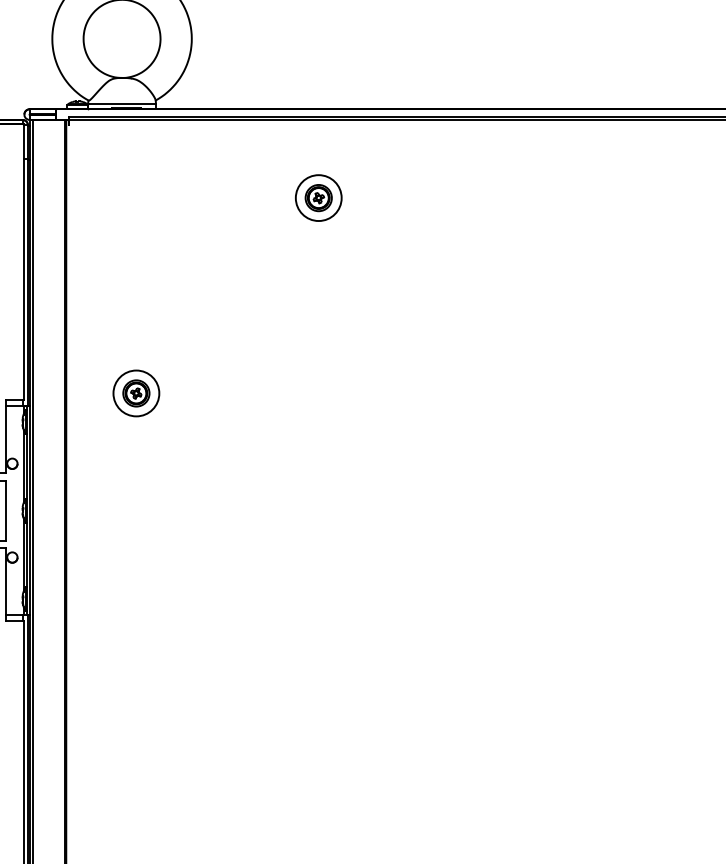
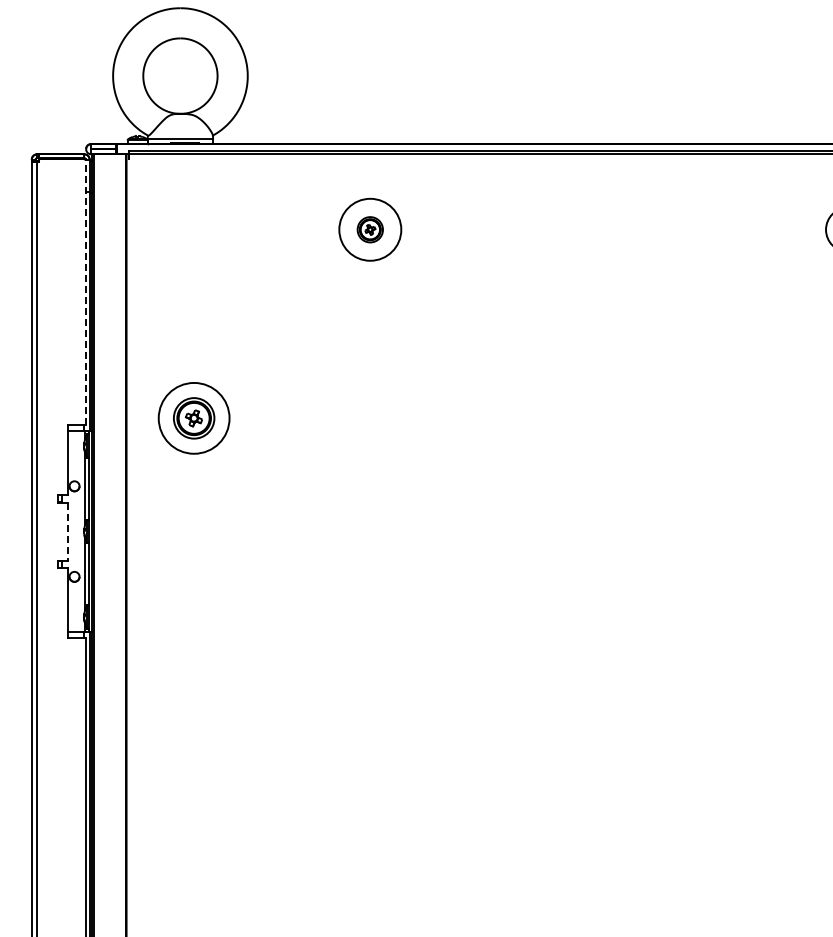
circle: (318, 197) -> (370, 229), size x1.4
line: (23, 262) -> (85, 291), solid -> dashed
part: (136, 393) -> (194, 418), size x1.6
line: (6, 510) -> (68, 531), solid -> dashed

